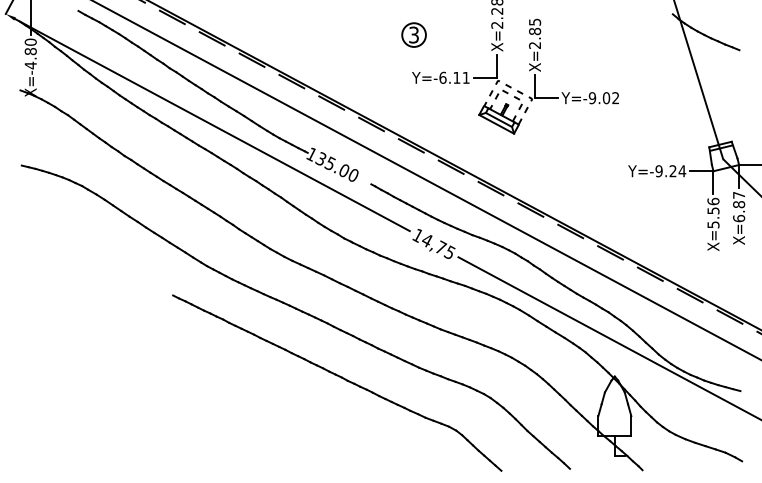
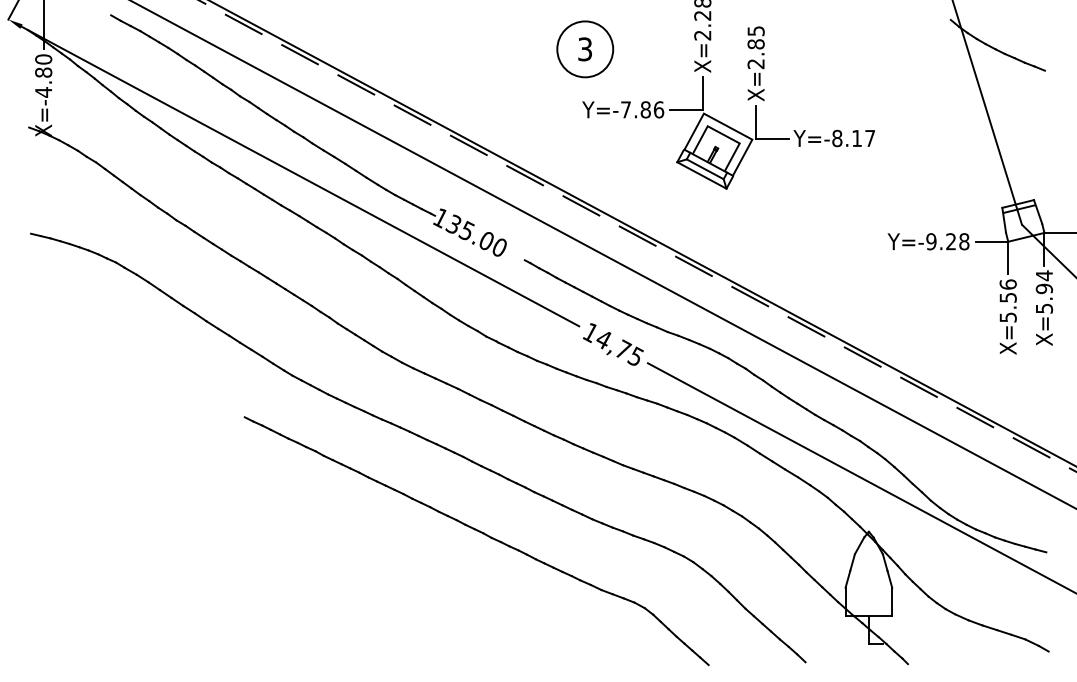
circle: (414, 35) -> (585, 49), size x1.67
text: (454, 77) -> (642, 109), Y=-6.11 -> Y=-7.86
line: (514, 89) -> (727, 126), dashed -> solid
line: (511, 95) -> (723, 134), dashed -> solid
text: (603, 98) -> (853, 138), Y=-9.02 -> Y=-8.17
text: (681, 171) -> (963, 241), Y=-9.24 -> Y=-9.28
text: (739, 206) -> (1044, 291), X=6.87 -> X=5.94

